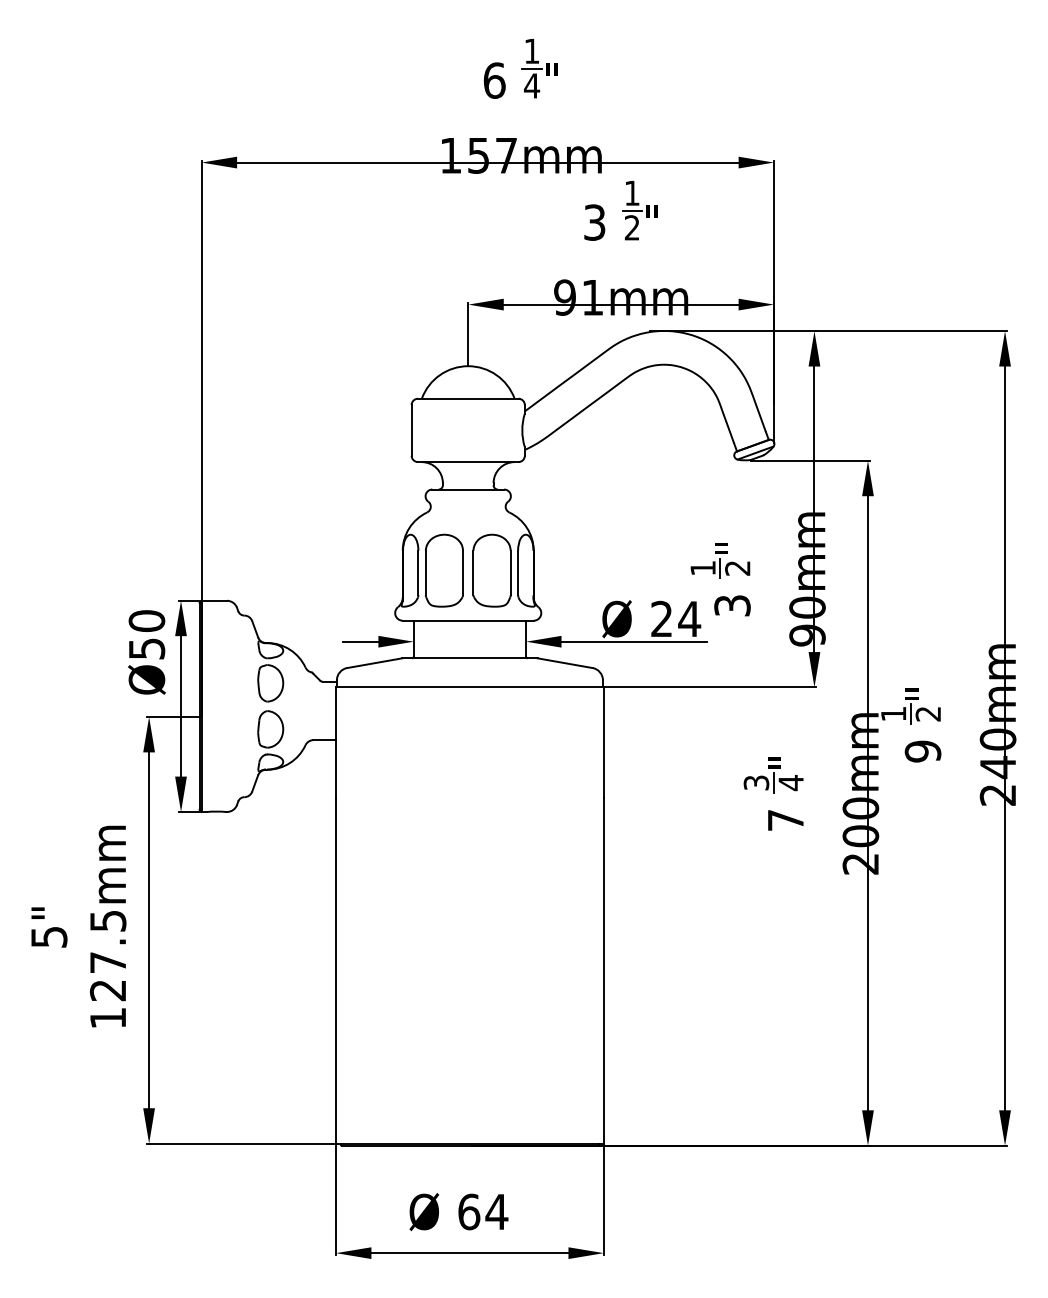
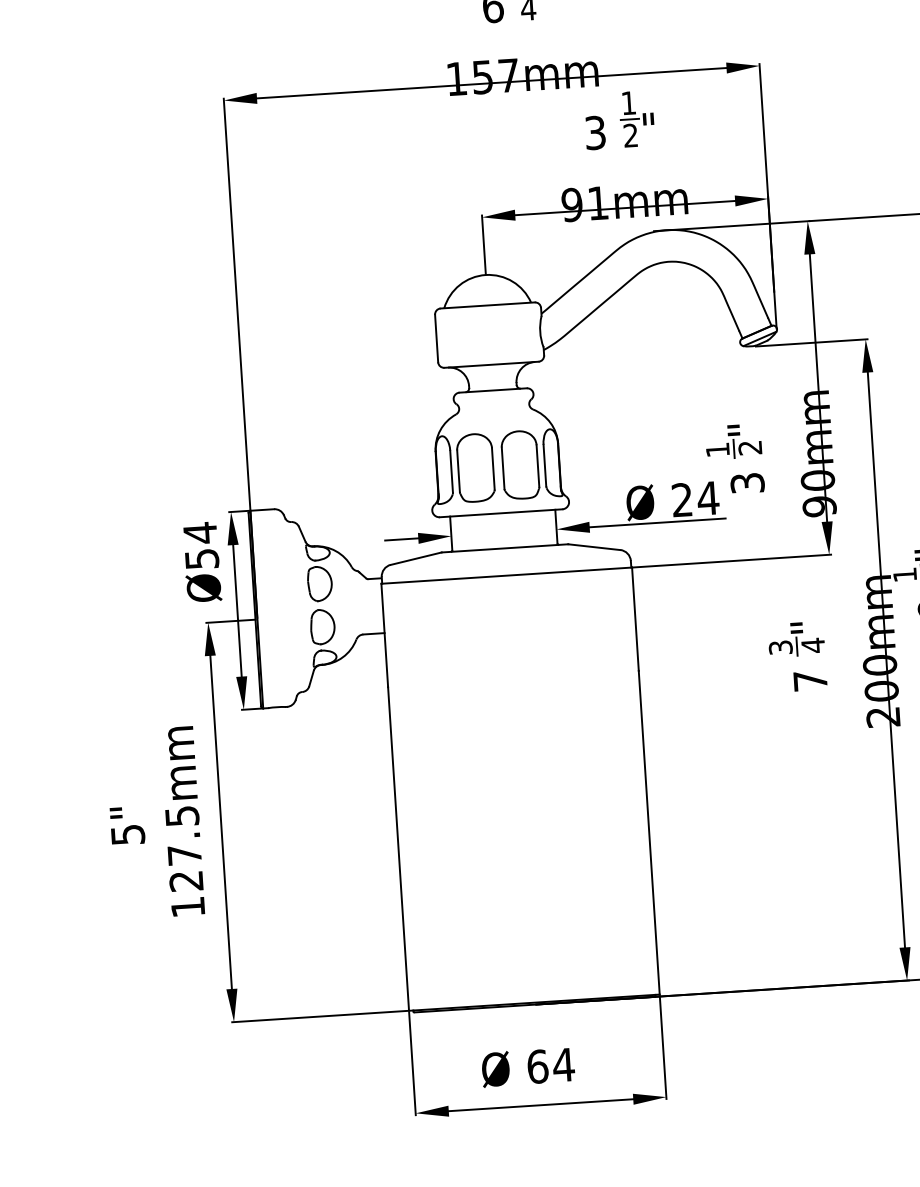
text: (146, 620) -> (199, 532), Ø50 -> Ø54

